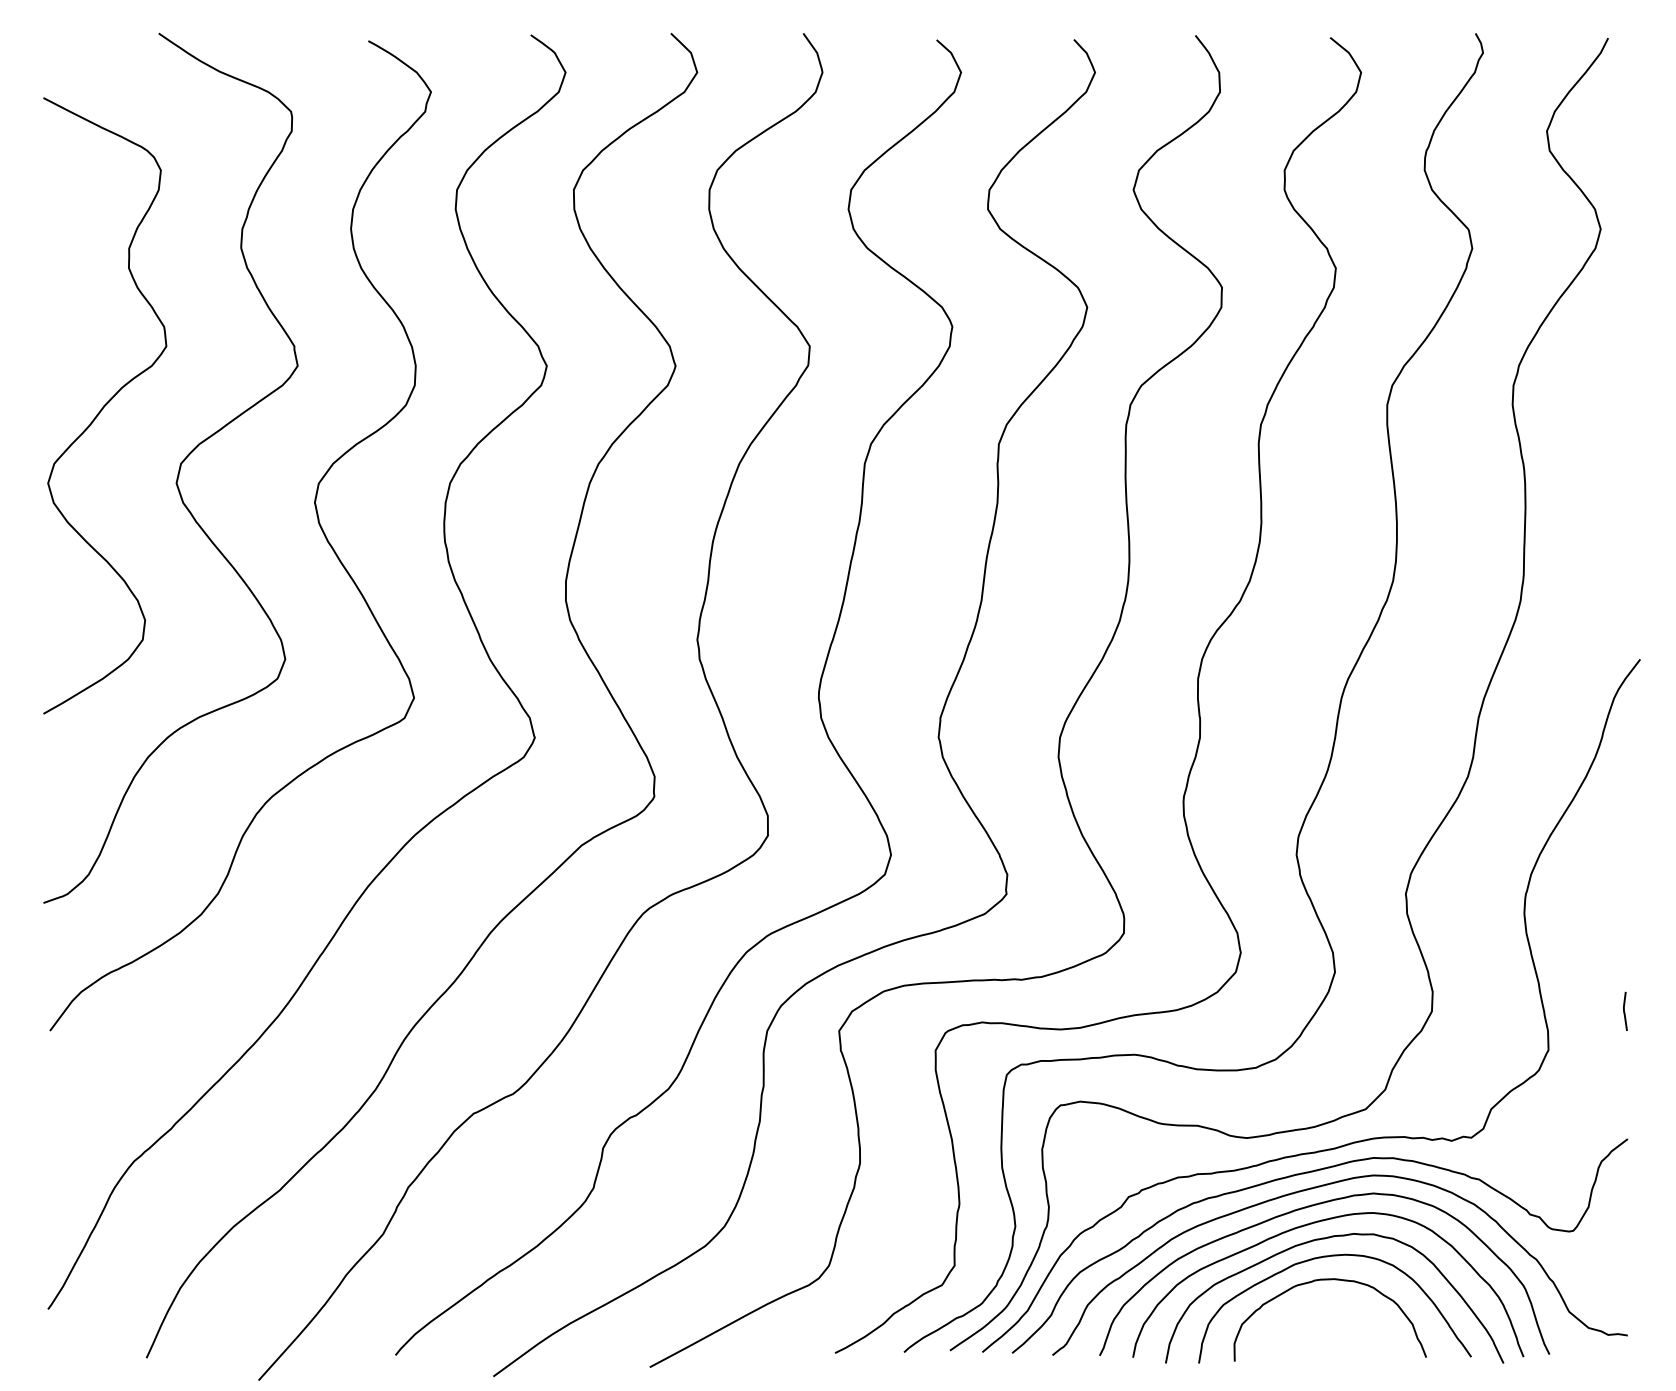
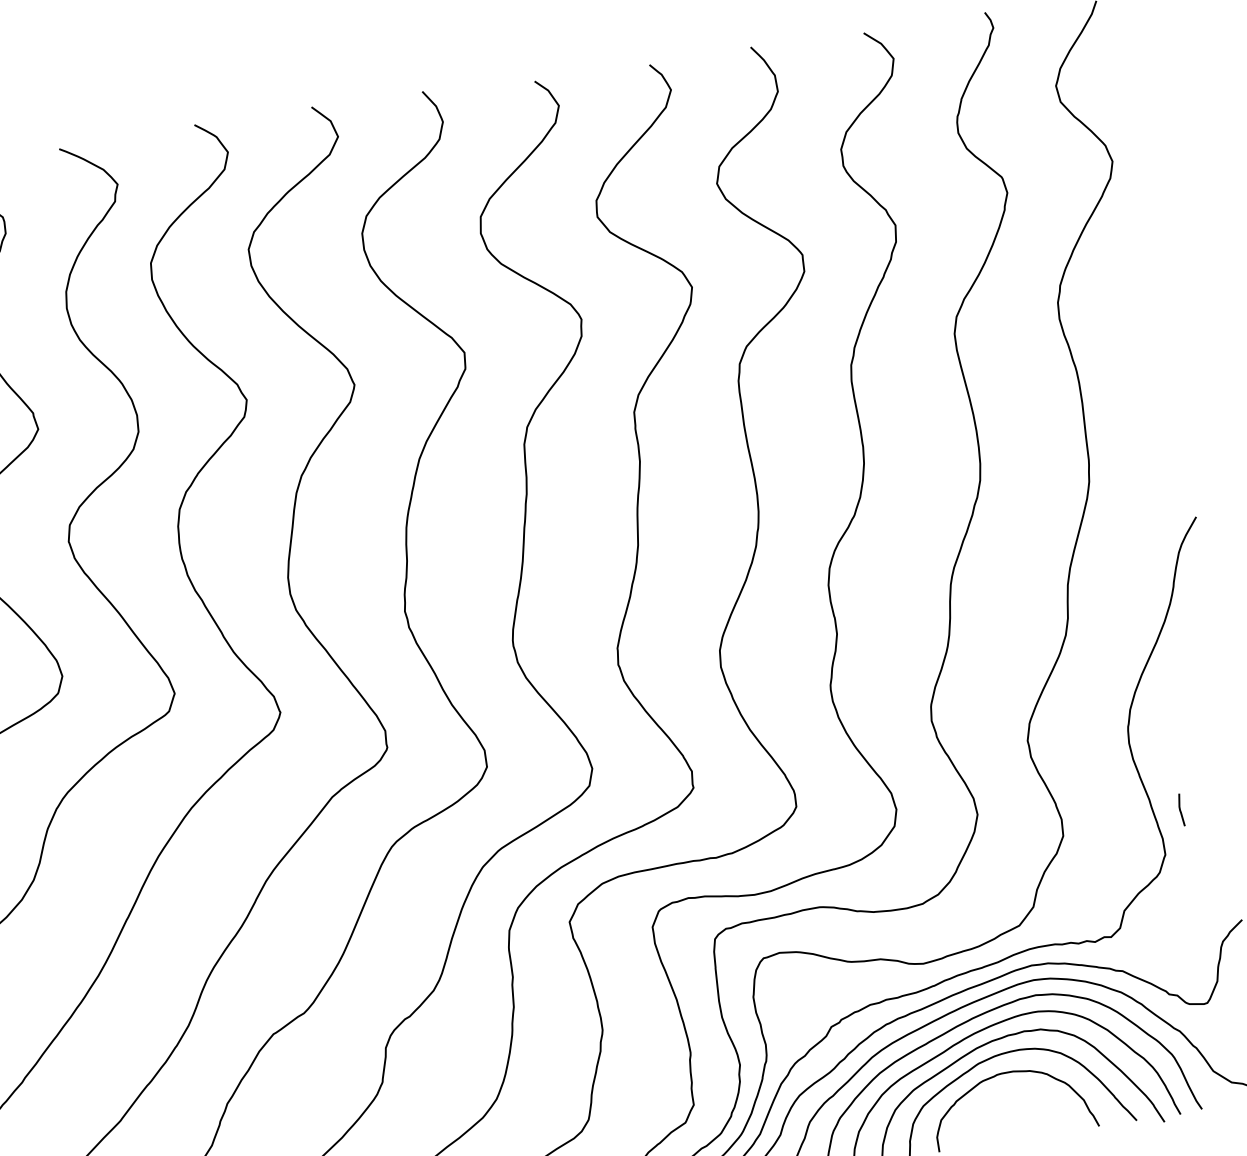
line: (1624, 1010) -> (1180, 809), moved

